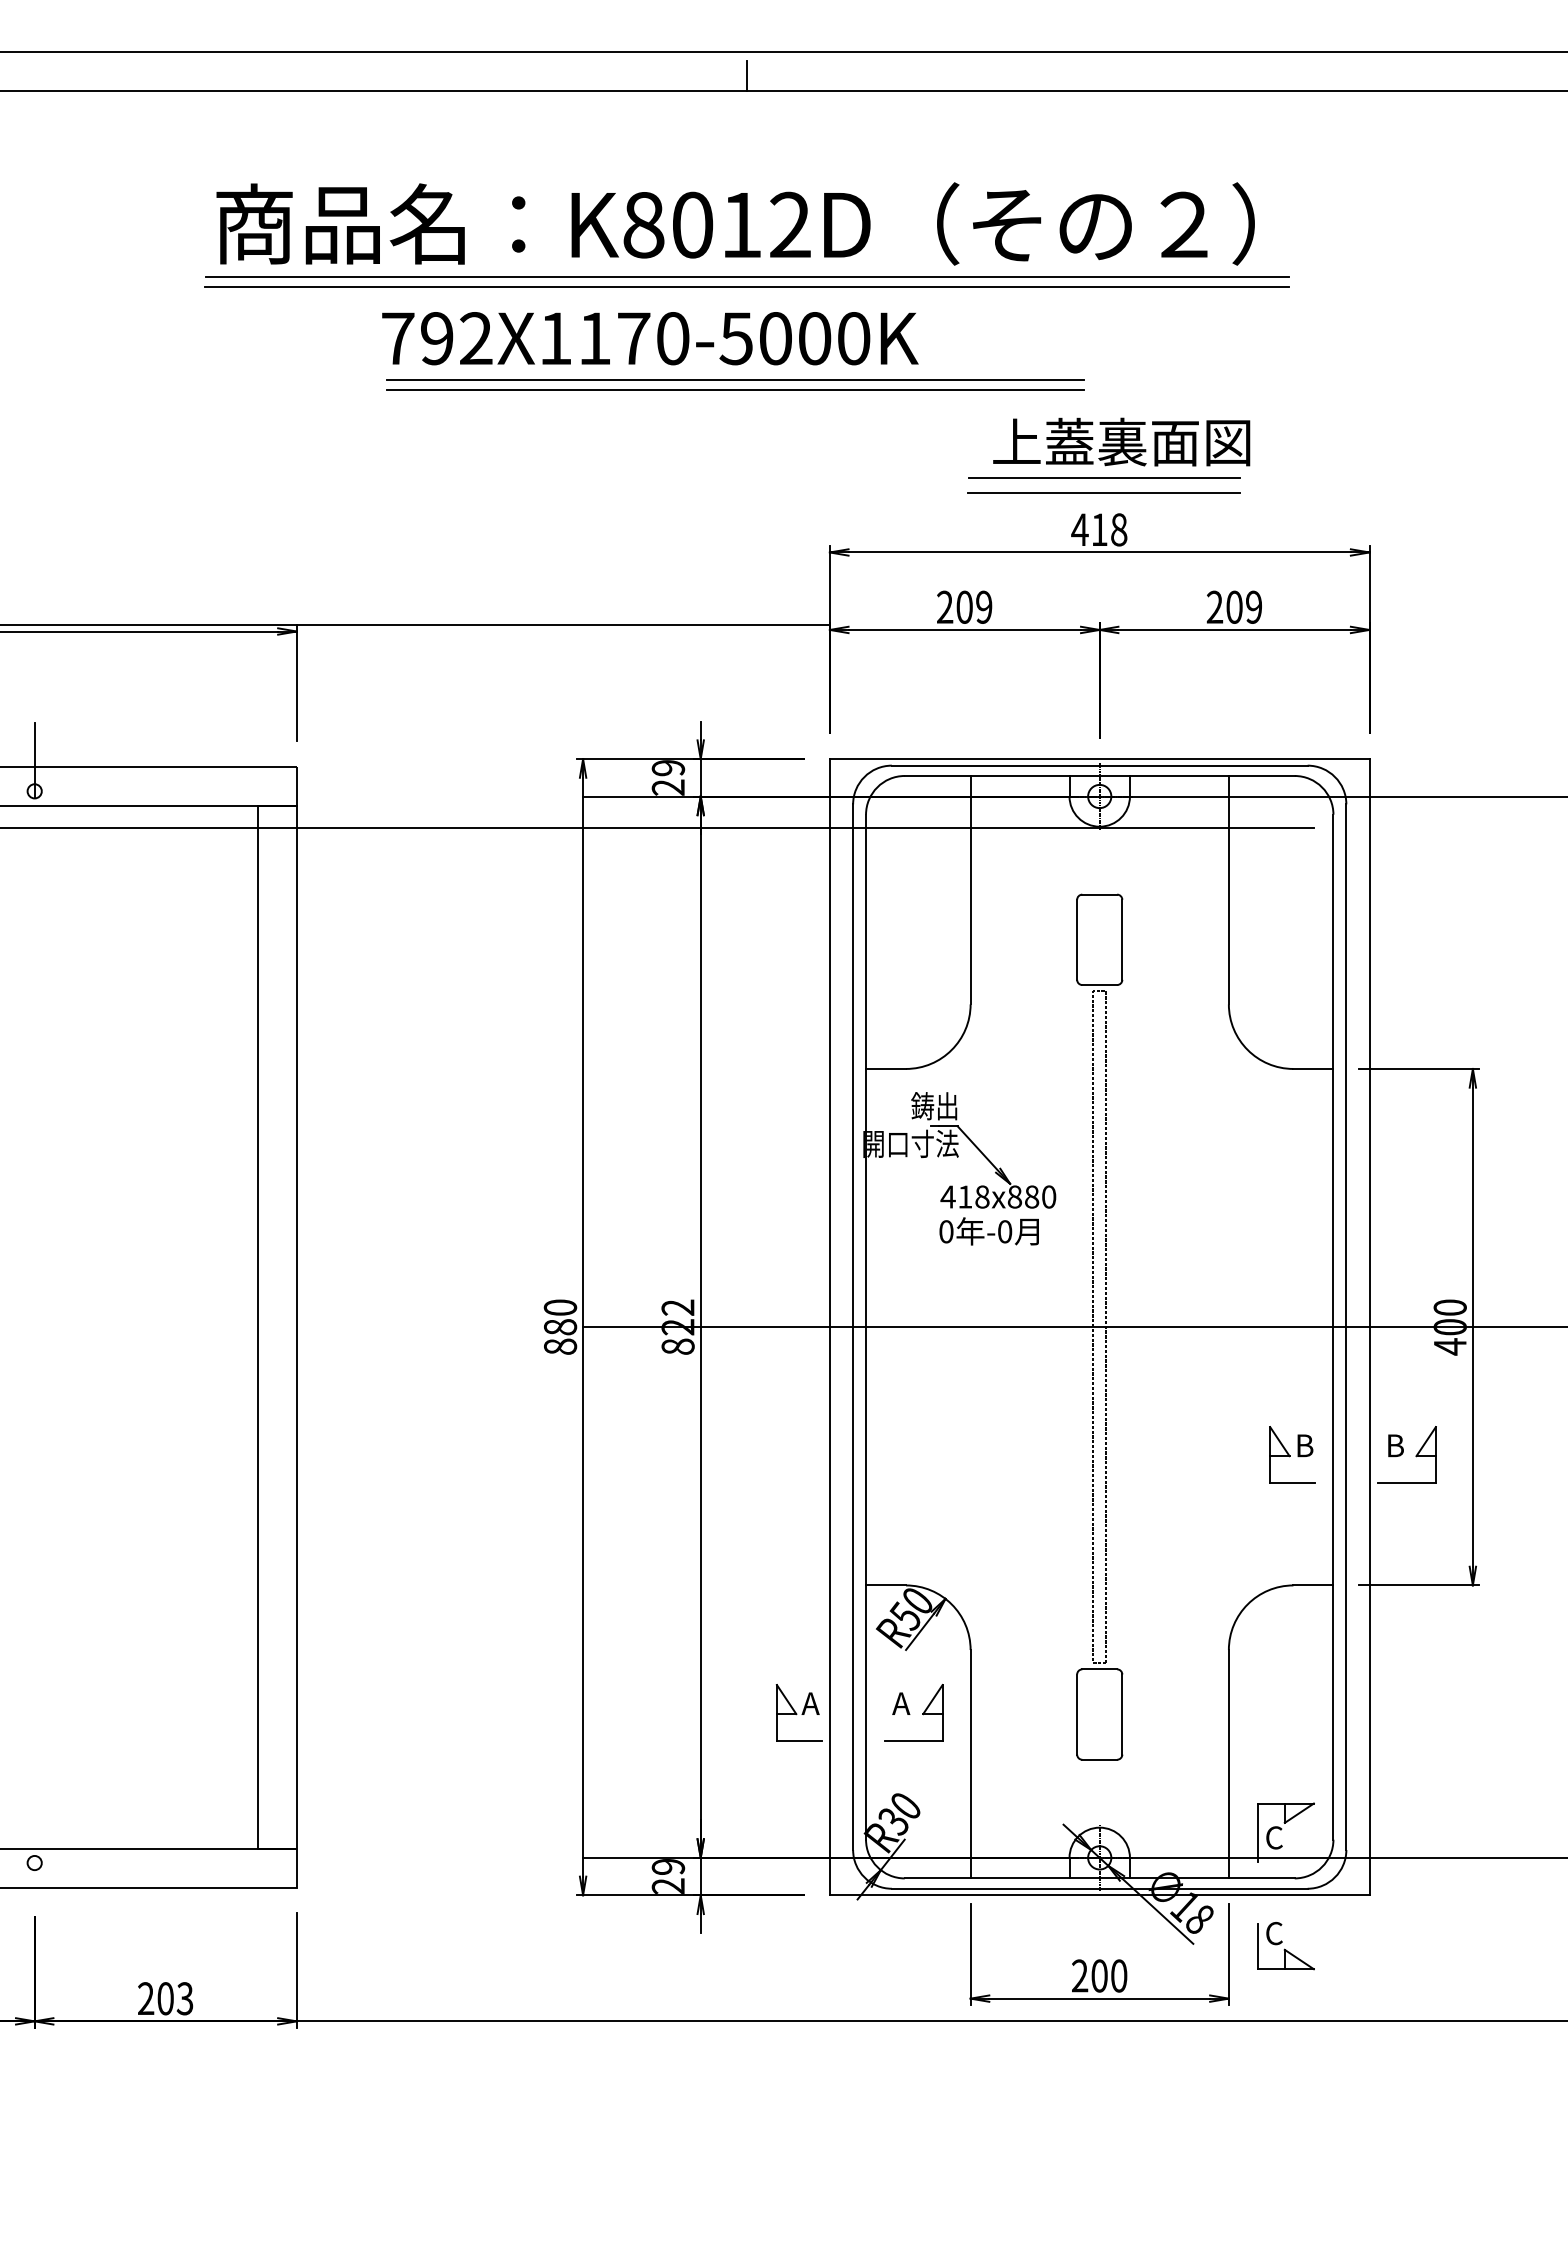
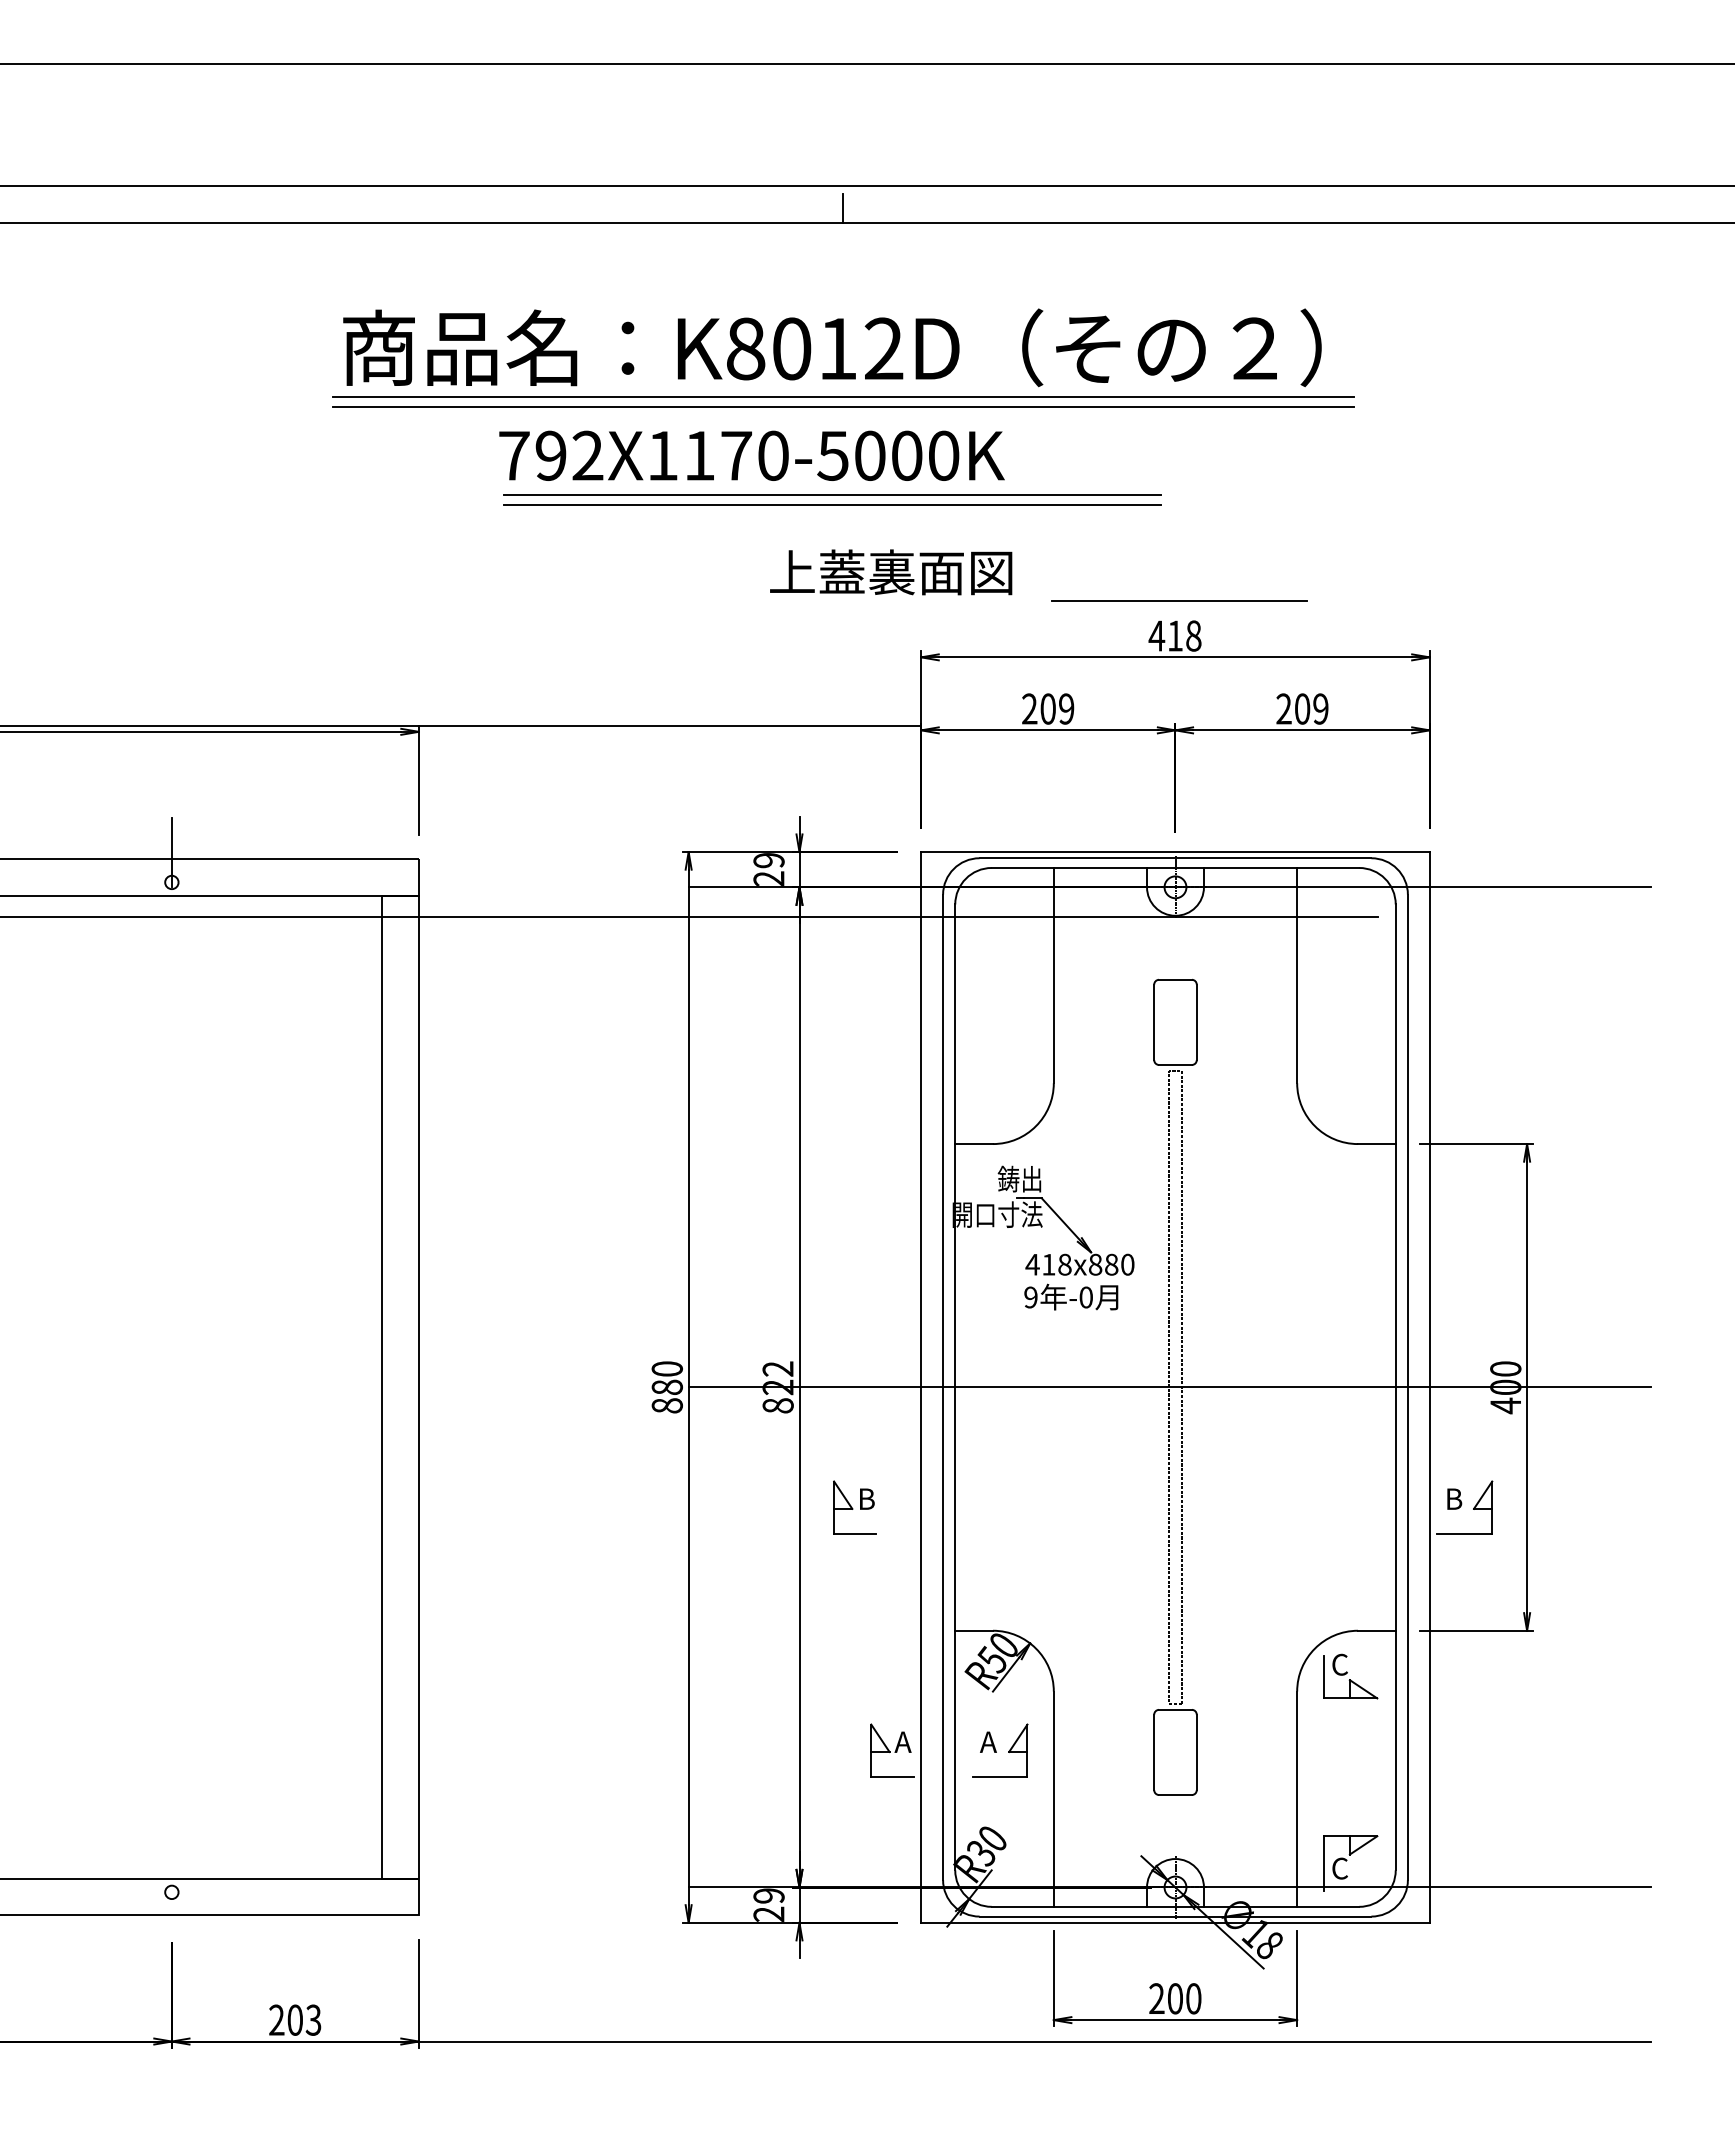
text: (1122, 442) -> (891, 572), moved
line: (1103, 478) -> (1179, 587), removed
text: (945, 1231) -> (1030, 1297), 0 -> 9
part: (1291, 1454) -> (854, 1507), moved
part: (1285, 1945) -> (1350, 1676), moved

